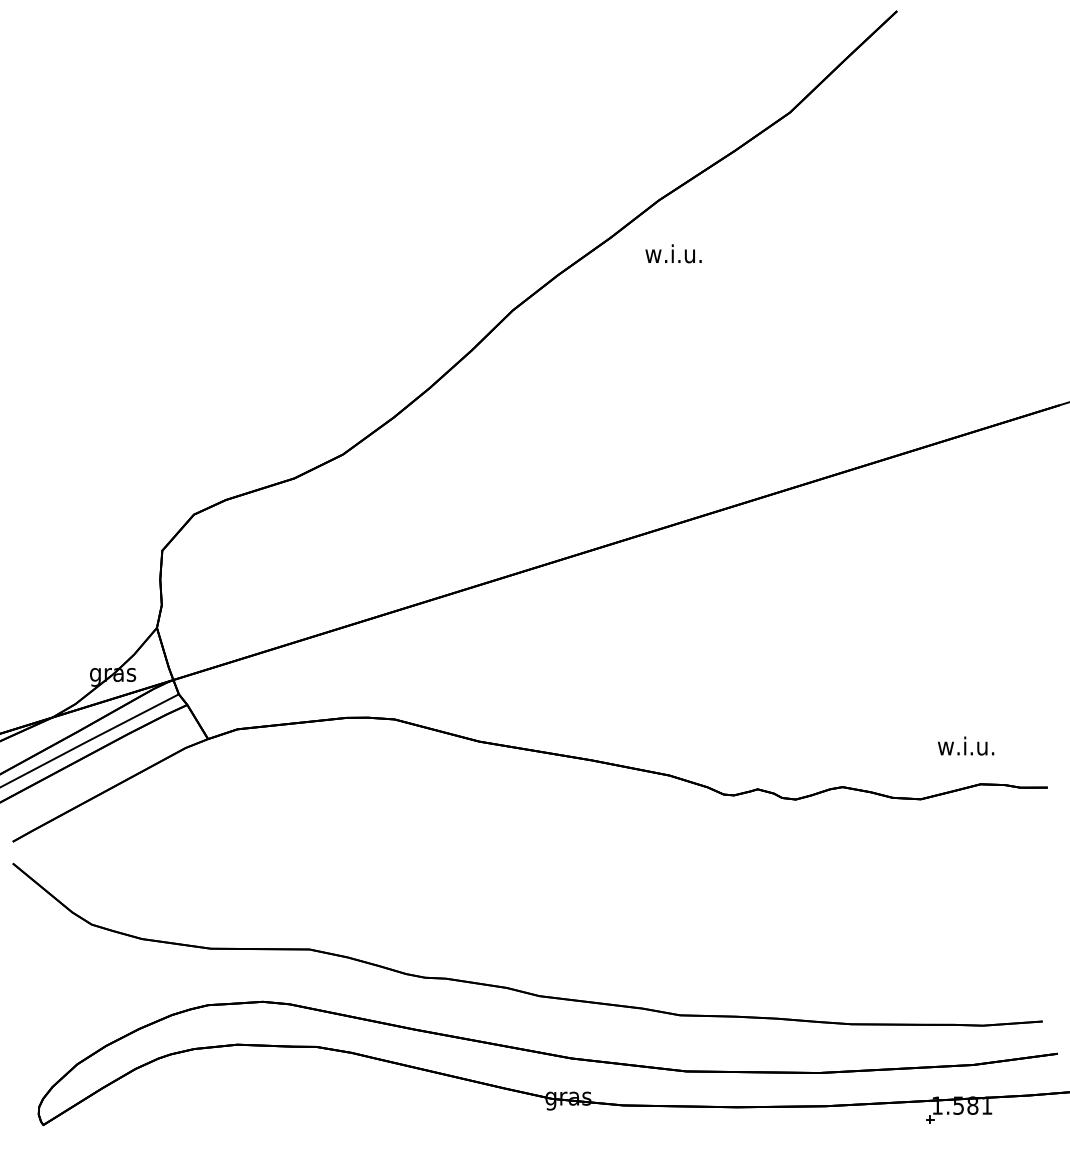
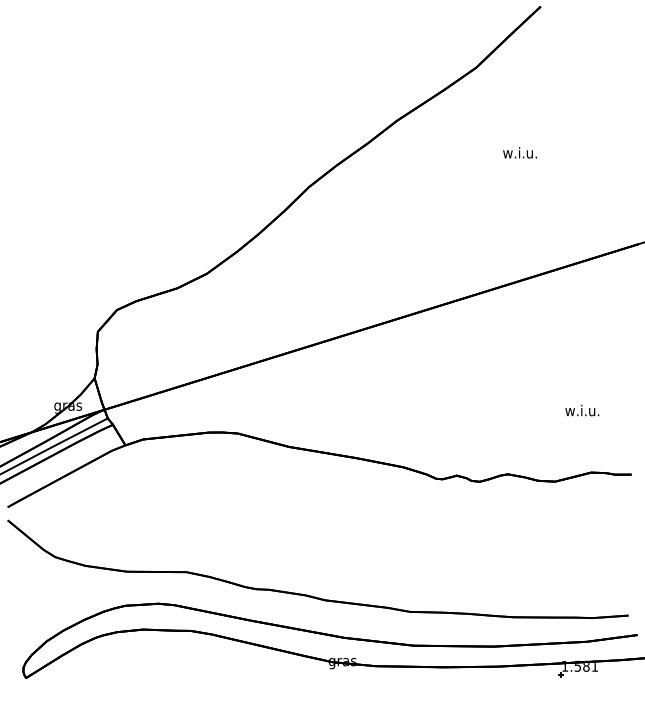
text: (672, 253) -> (519, 152), moved
text: (966, 745) -> (582, 410), moved

